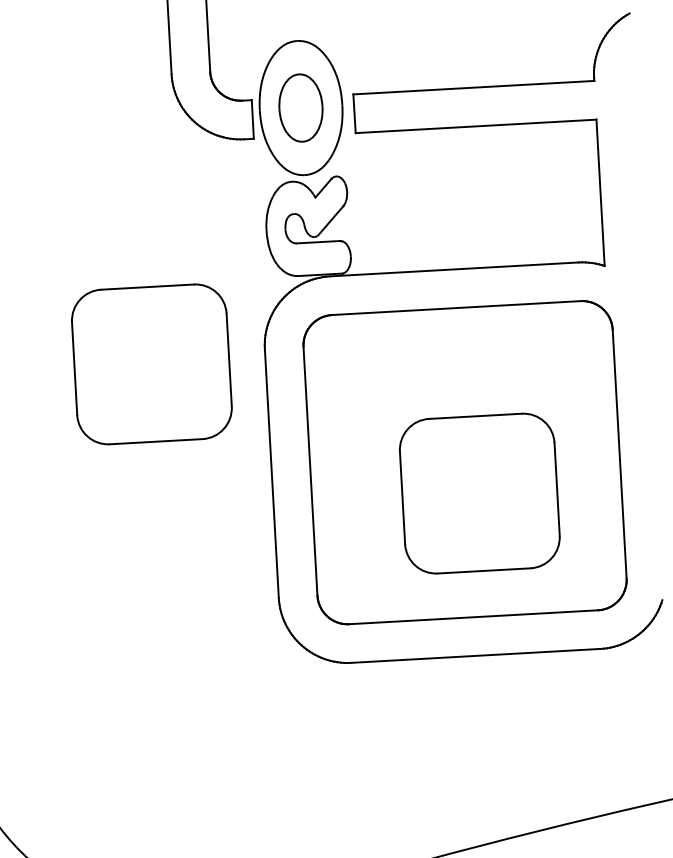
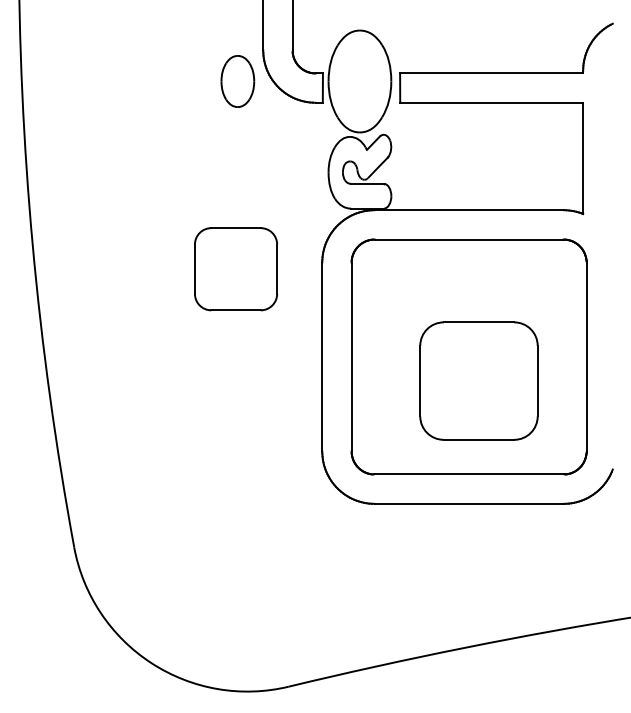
part: (300, 108) -> (237, 81), moved
part: (151, 363) -> (235, 268), size x0.7

